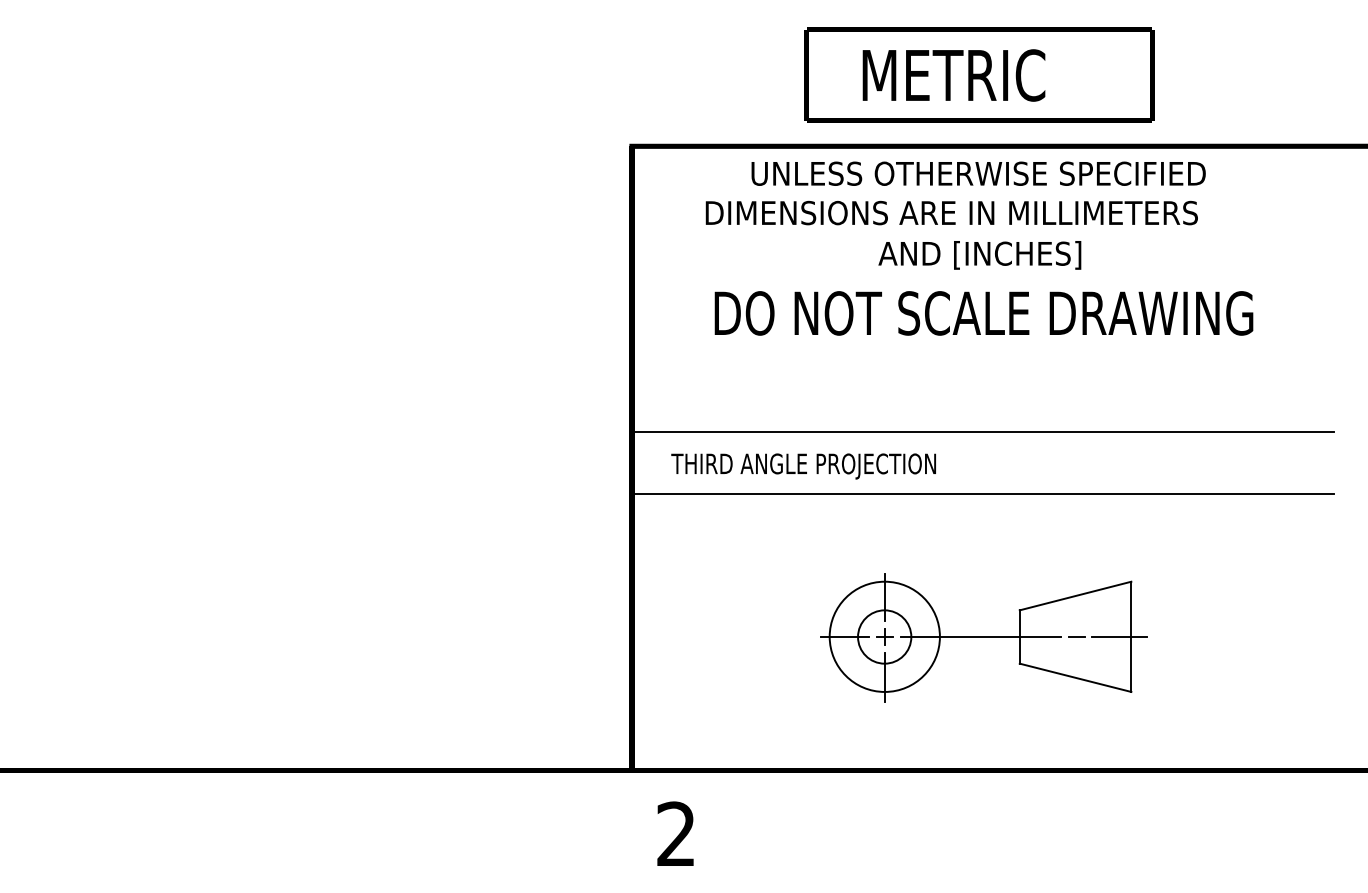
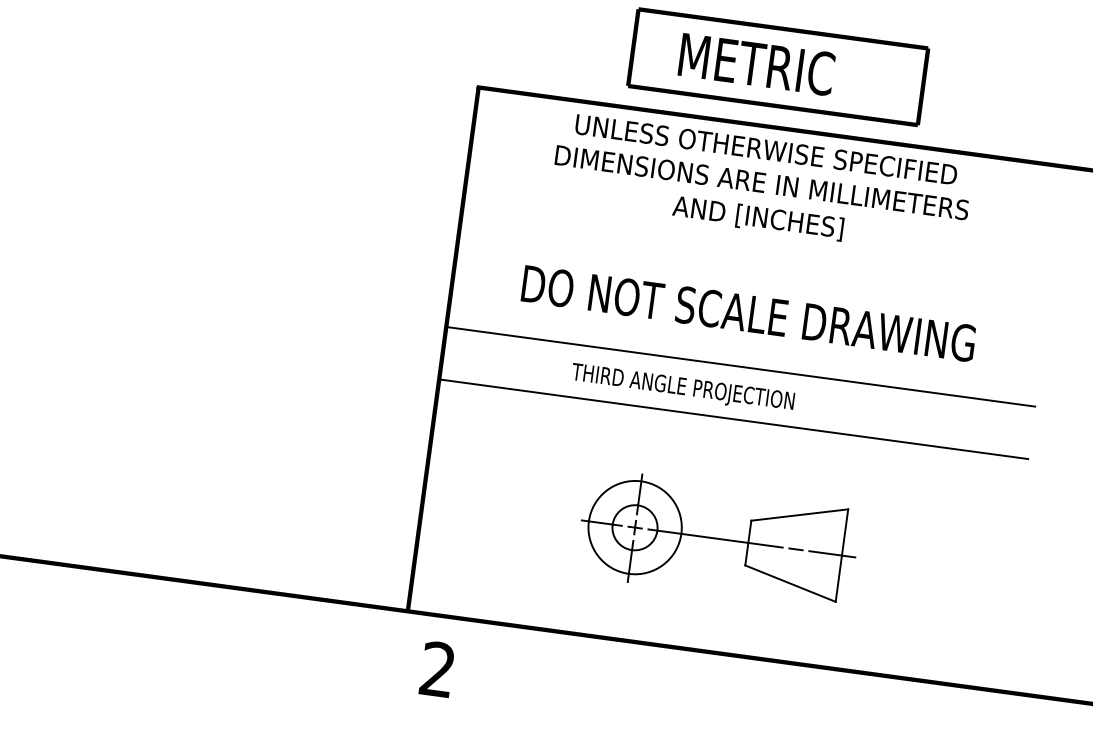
text: (951, 212) -> (761, 182), moved
text: (983, 313) -> (748, 313), moved
text: (803, 466) -> (682, 388), moved

